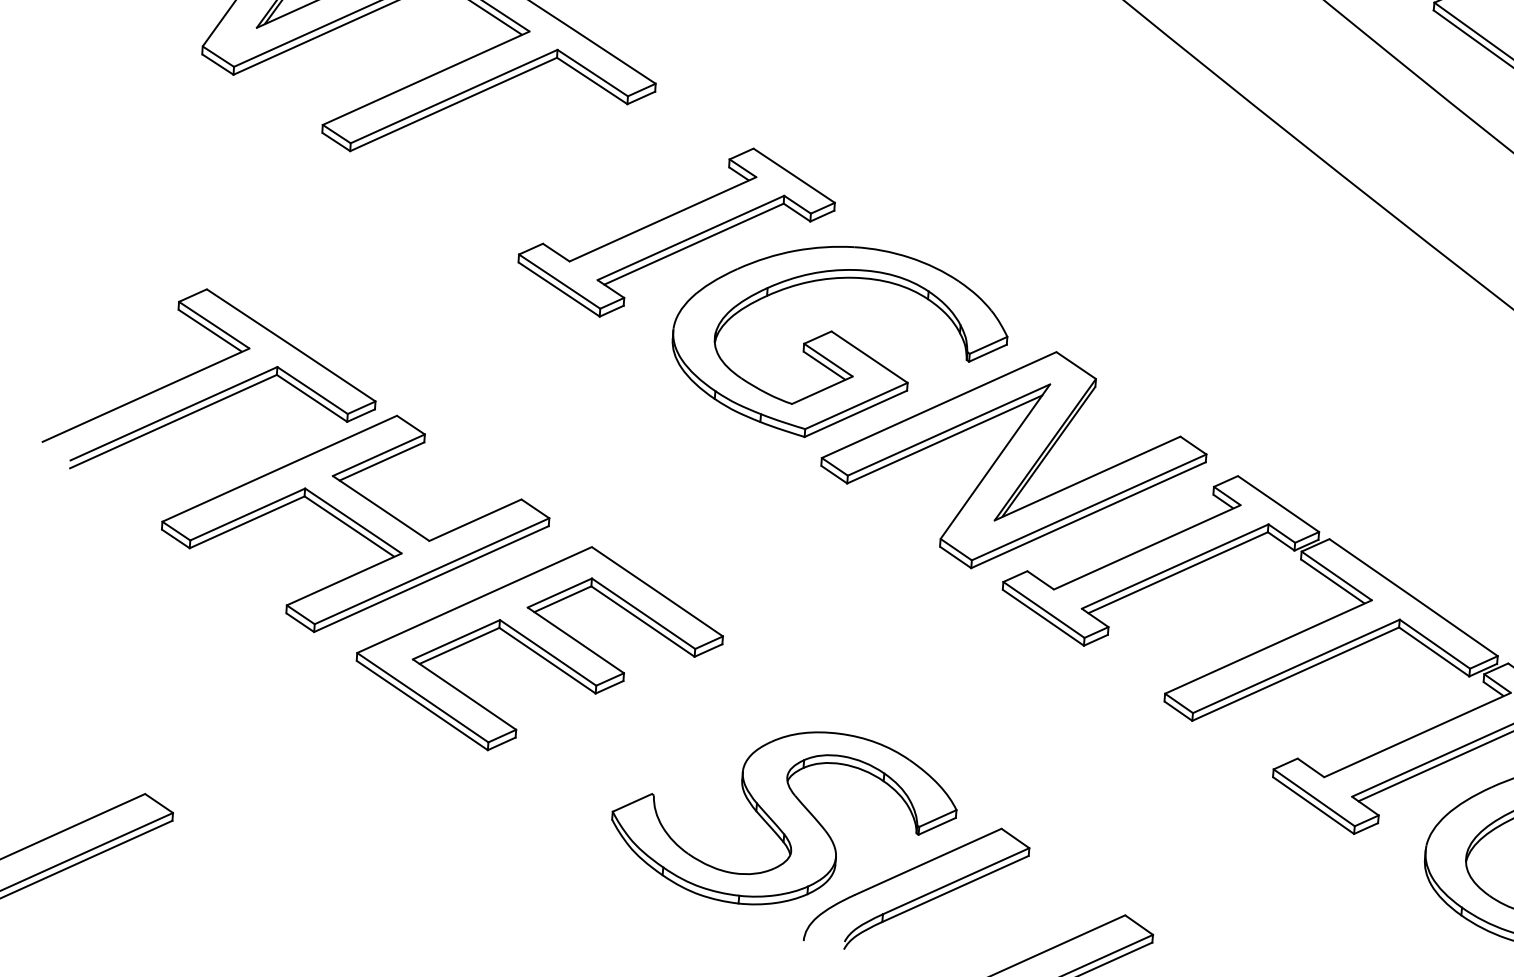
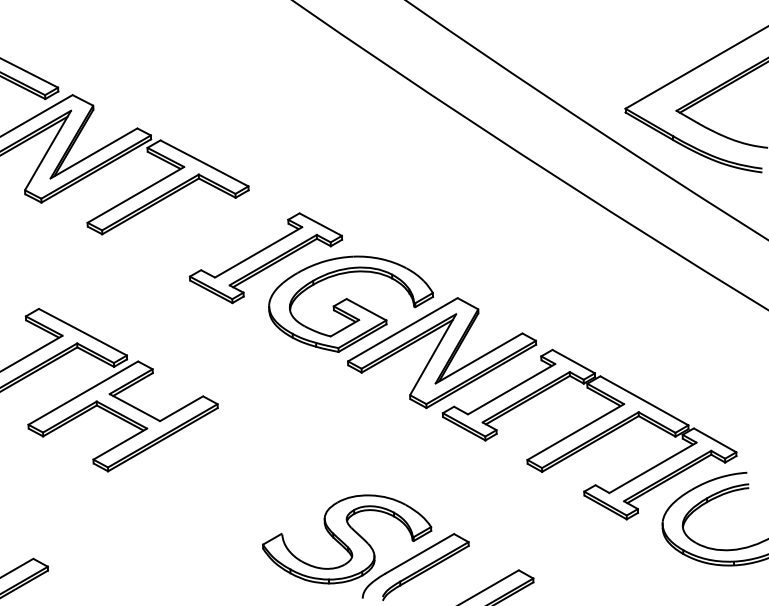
part: (540, 648) -> (219, 468), removed

